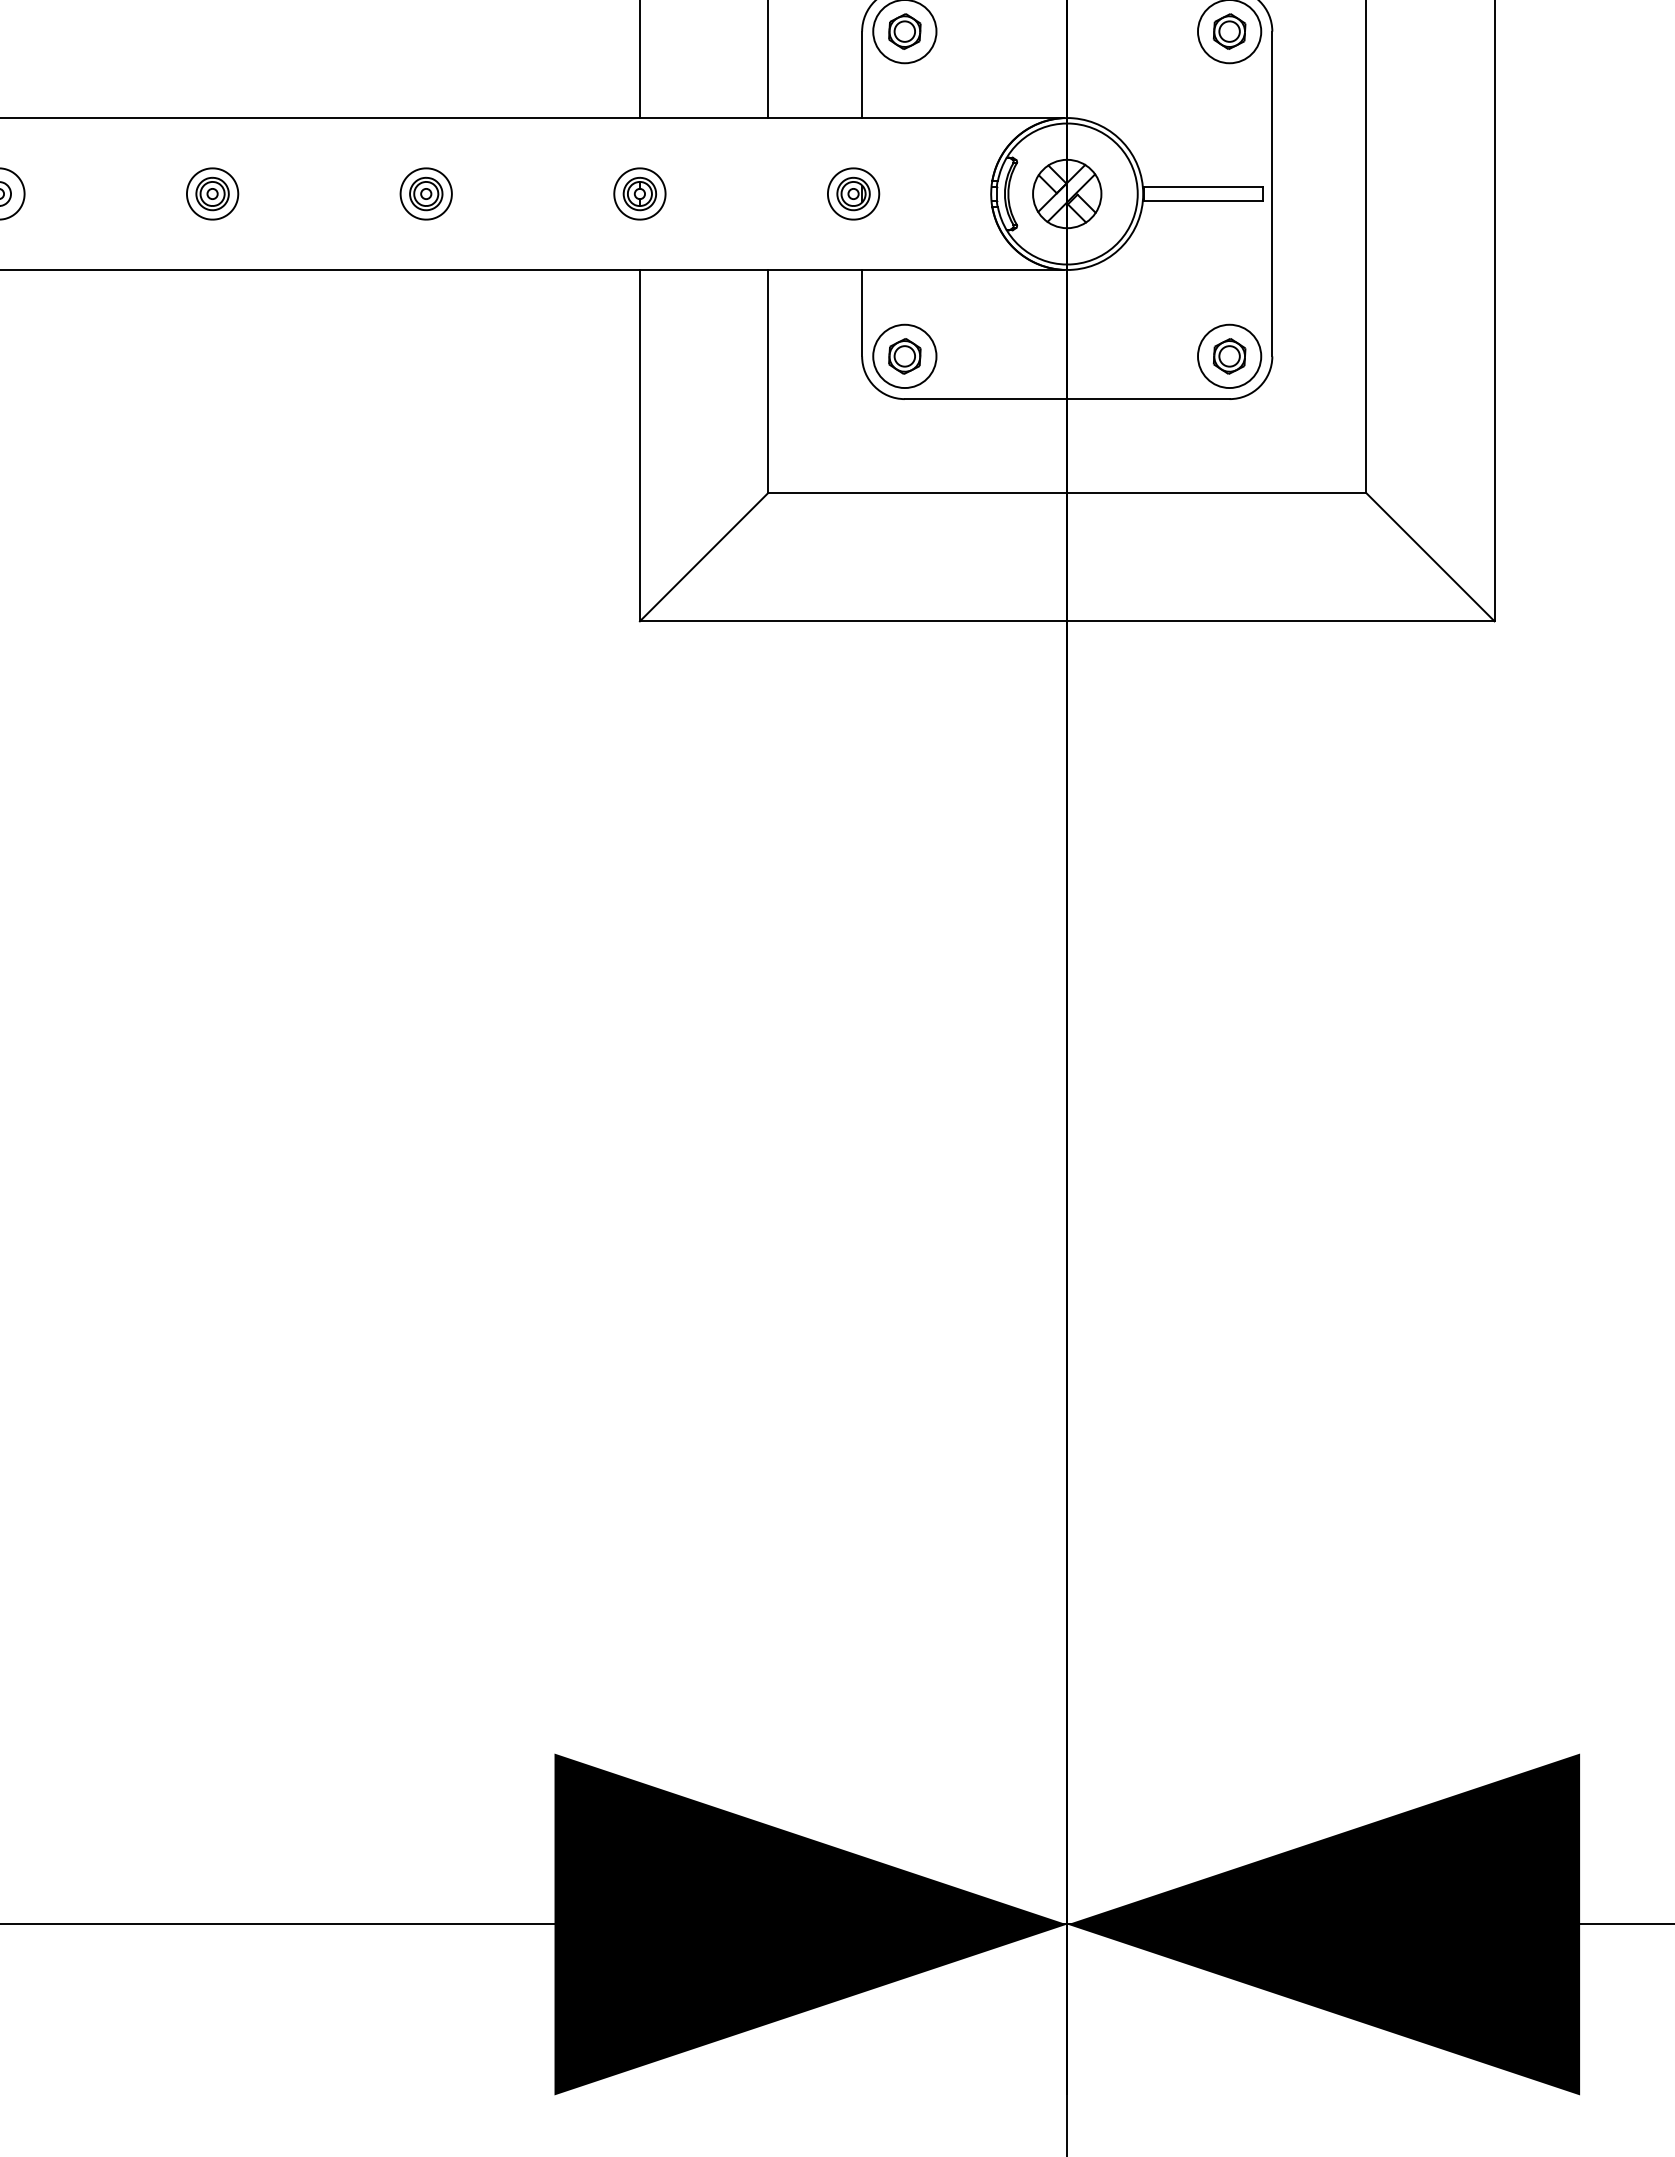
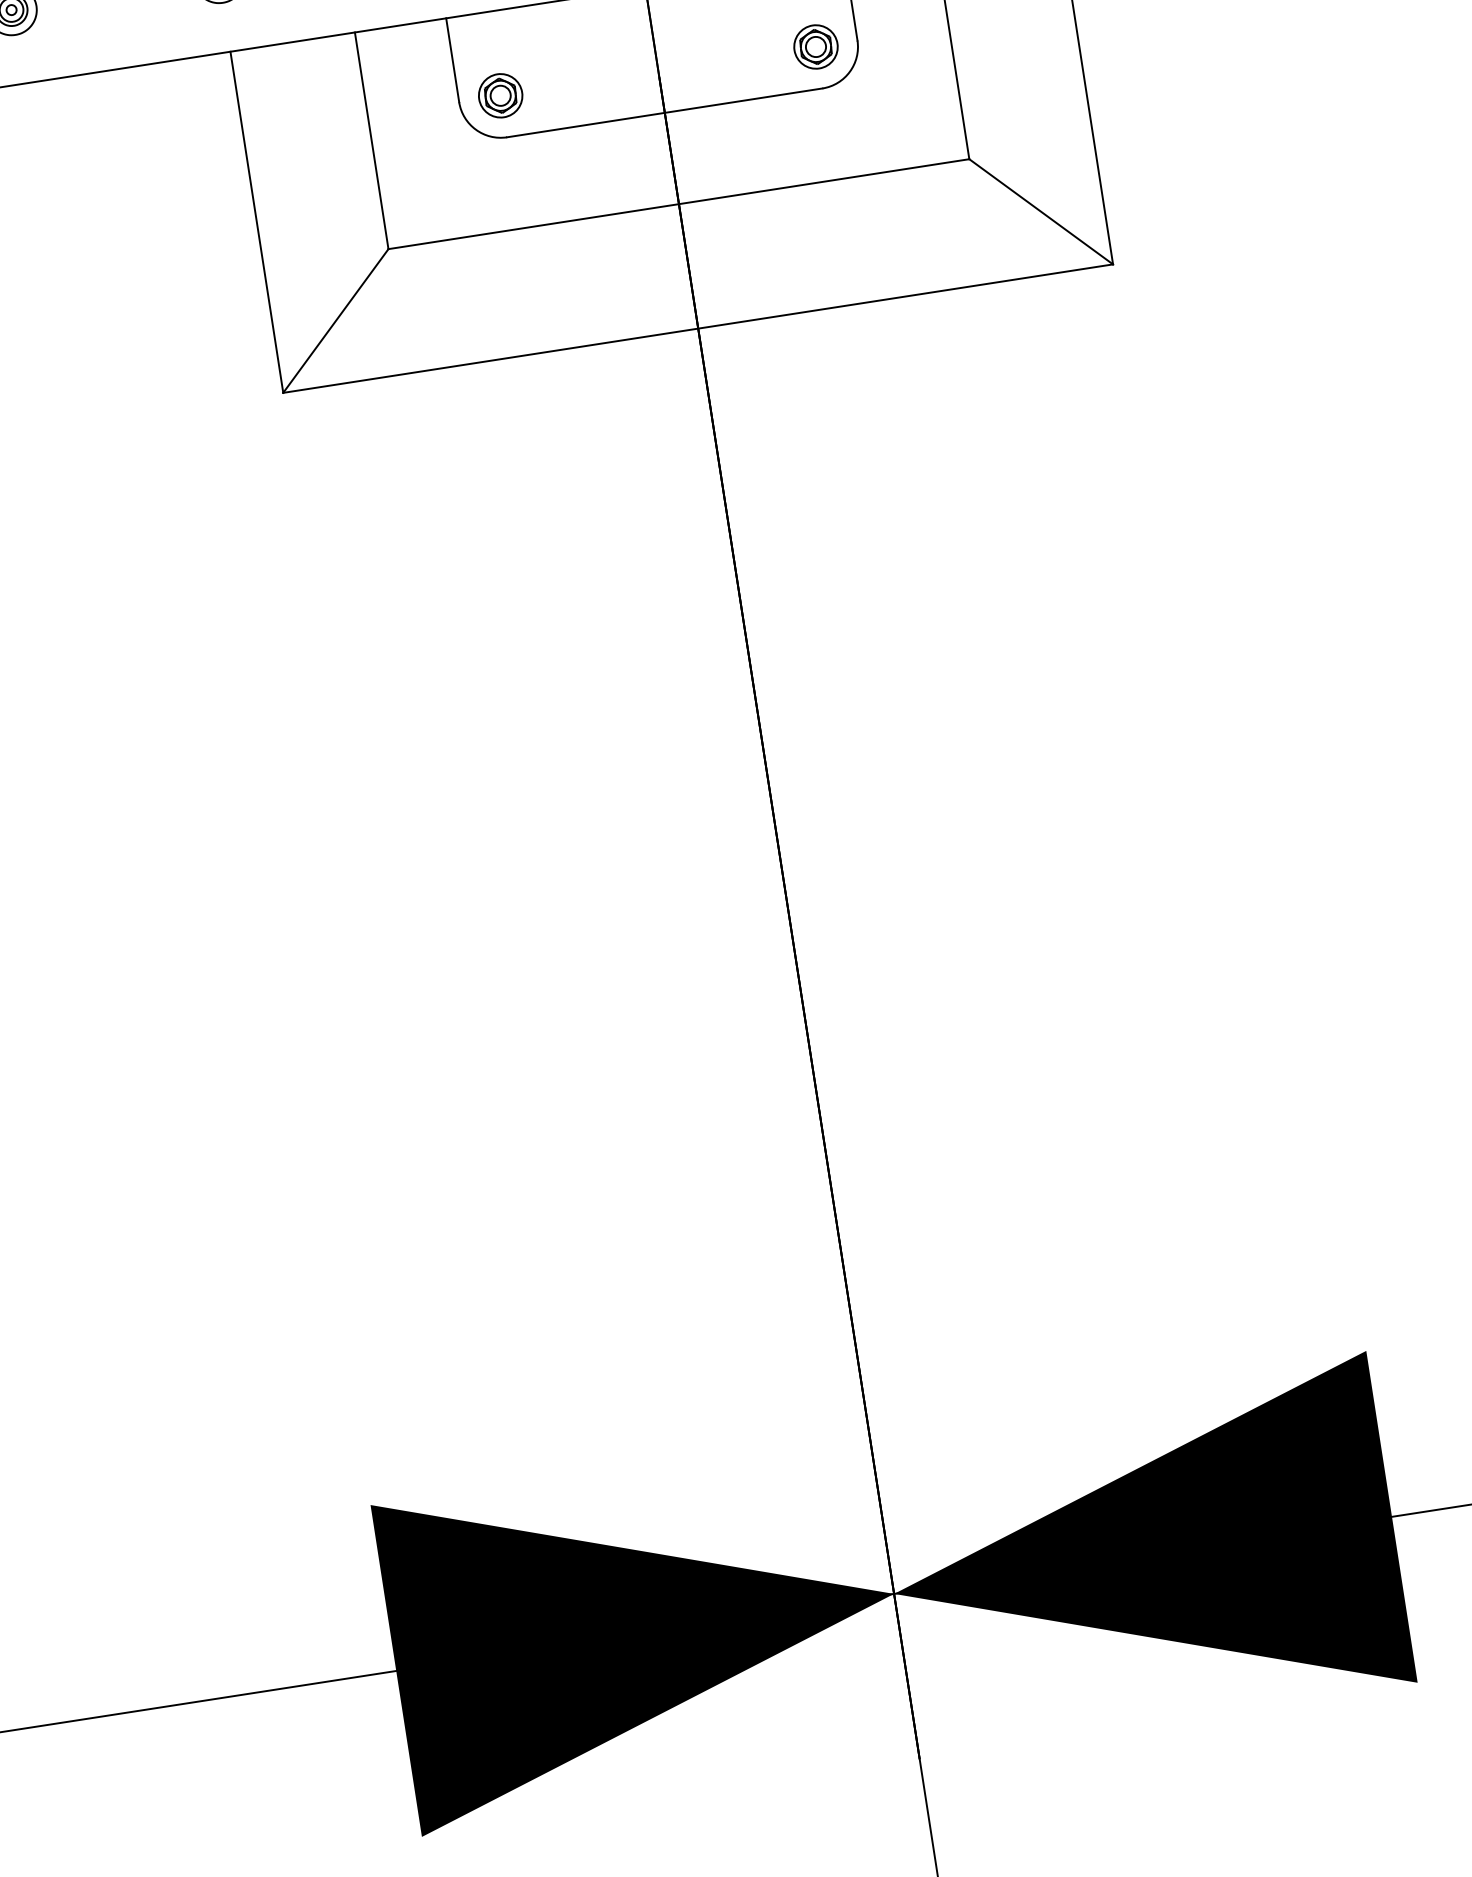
circle: (904, 356) -> (500, 95), size x0.7
circle: (1229, 356) -> (815, 47), size x0.7

